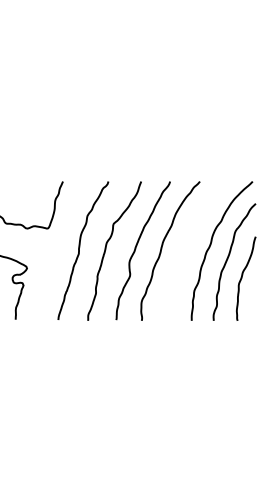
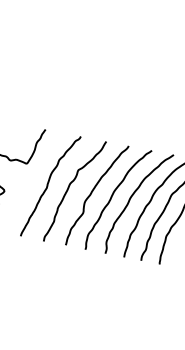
curve: (186, 245) -> (131, 198), added

